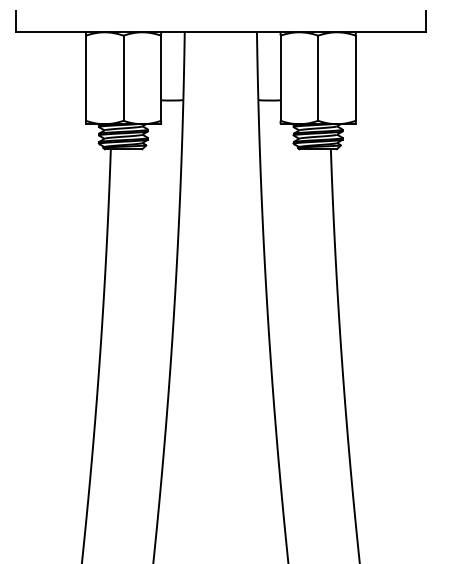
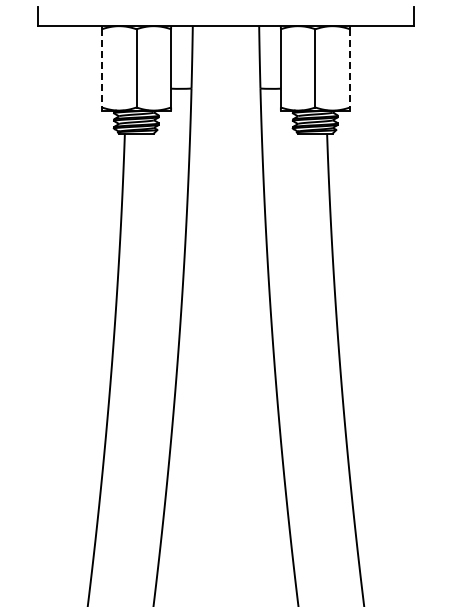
line: (86, 78) -> (102, 68), solid -> dashed
line: (355, 78) -> (349, 68), solid -> dashed

